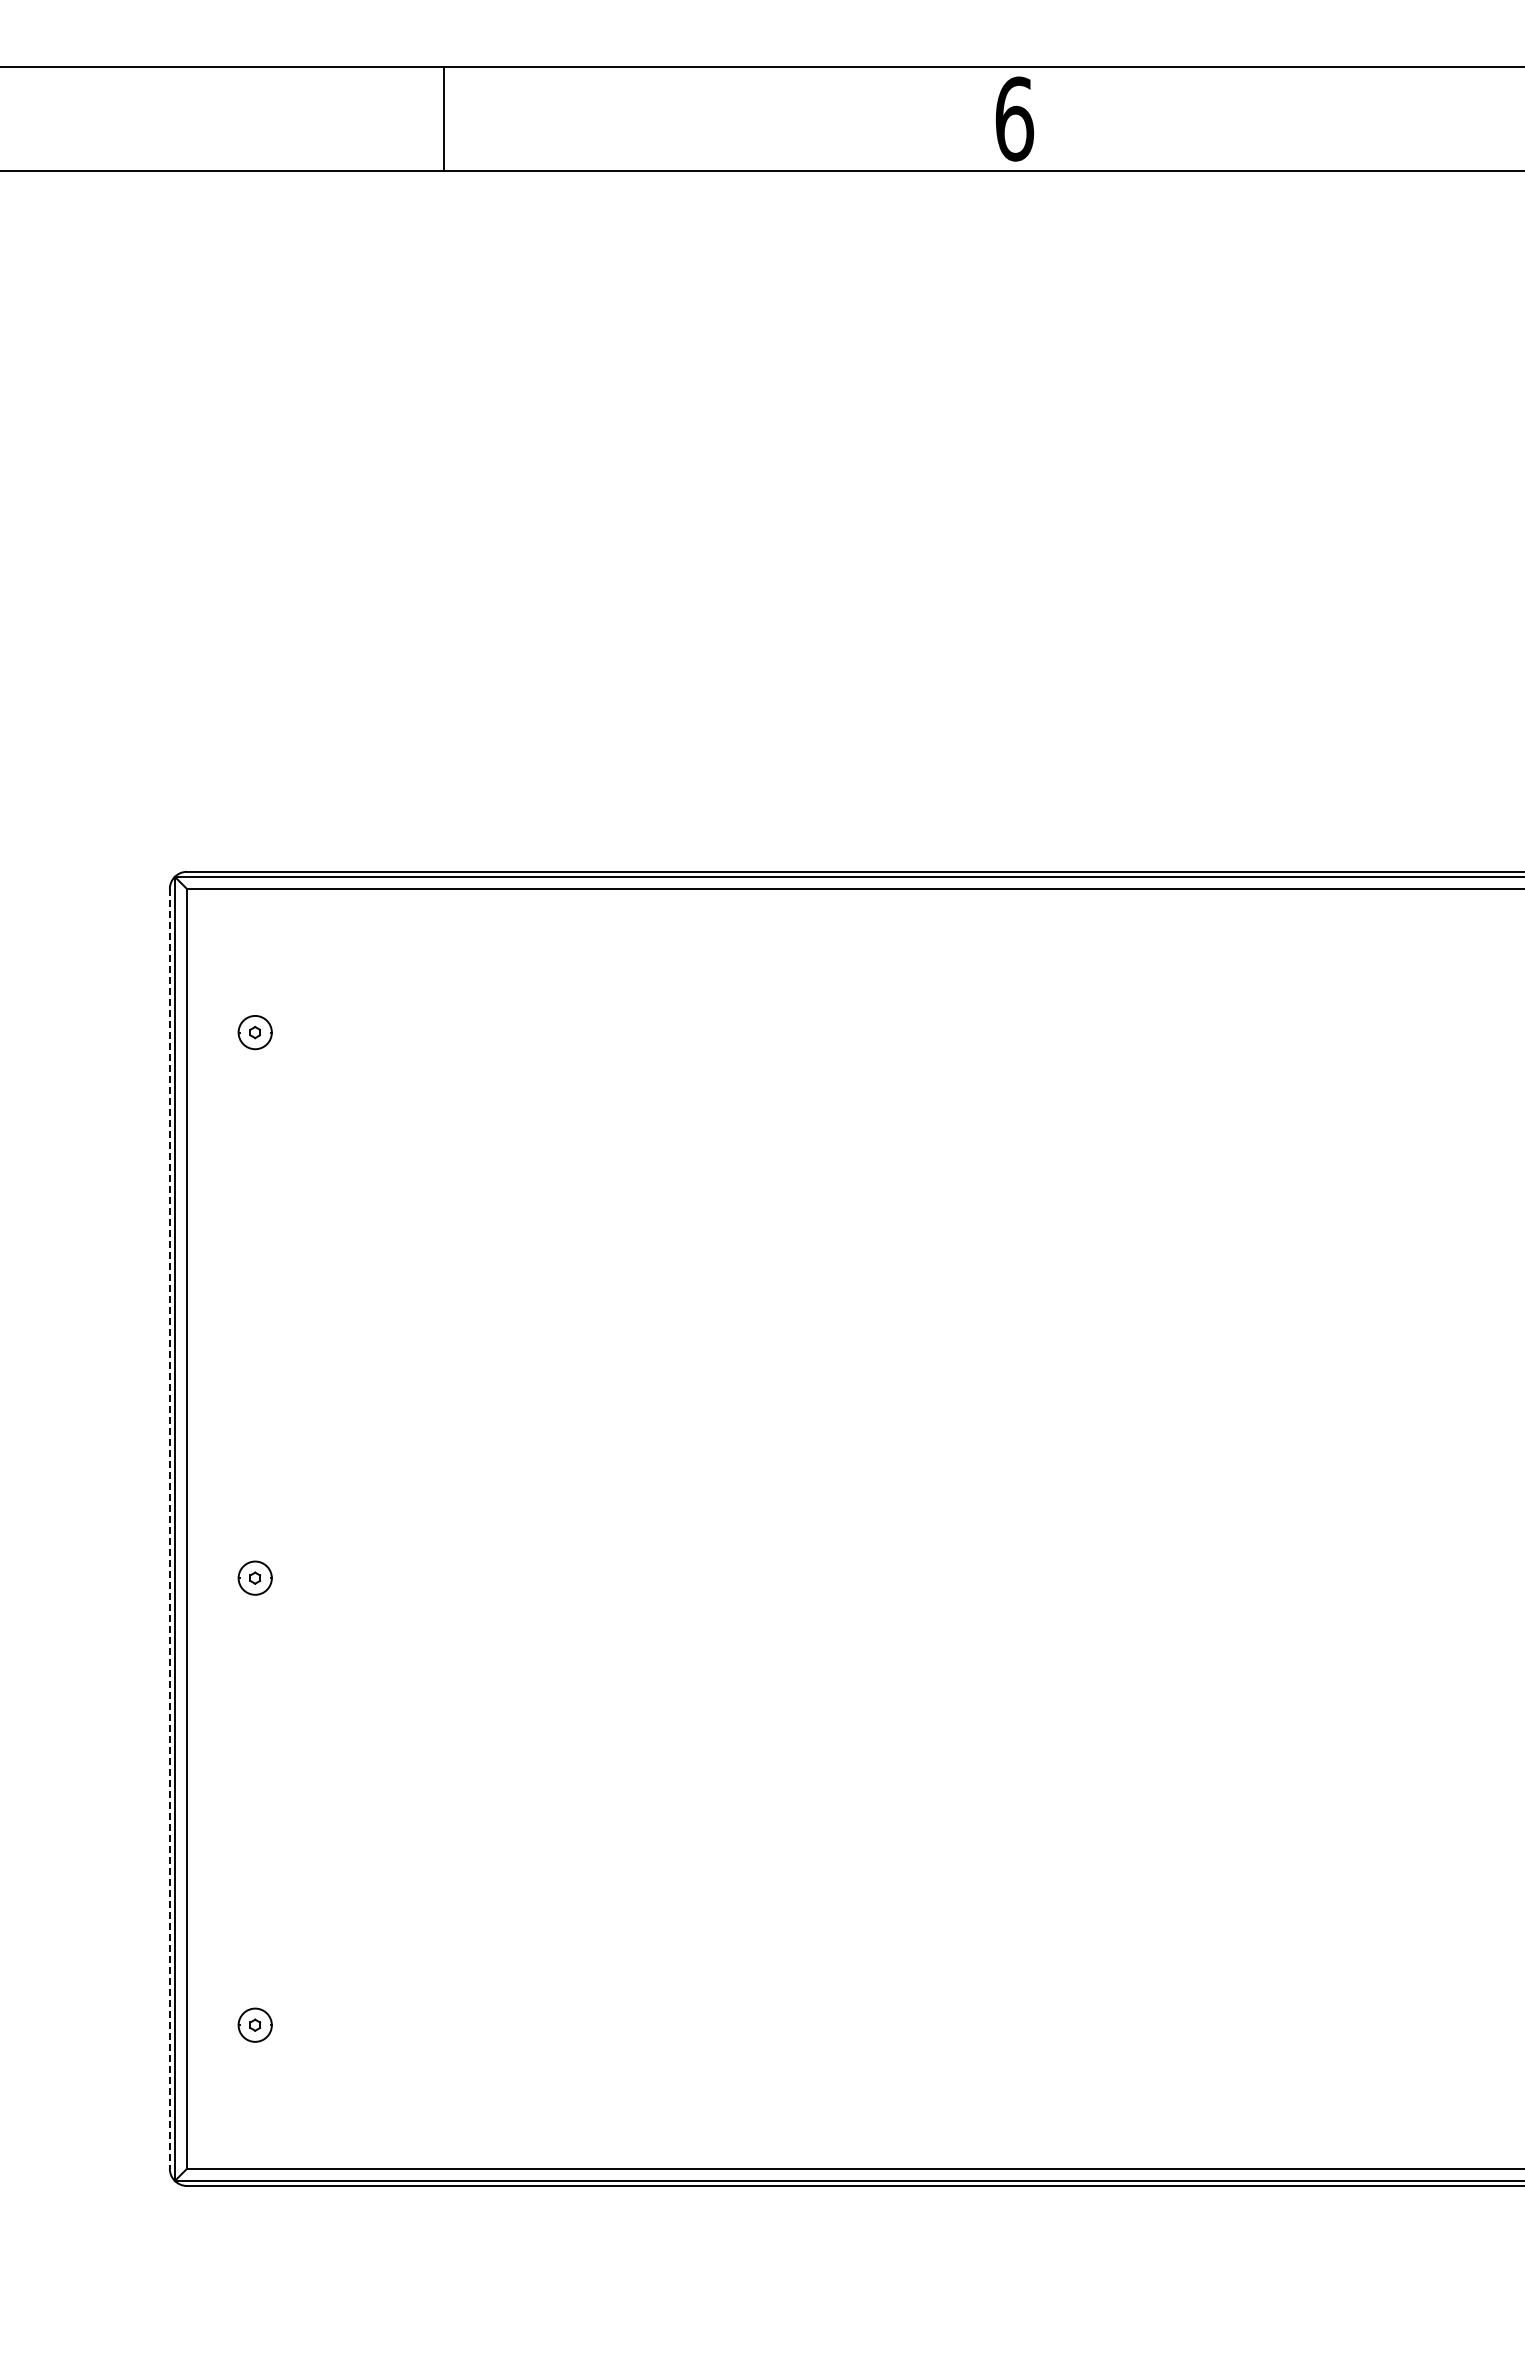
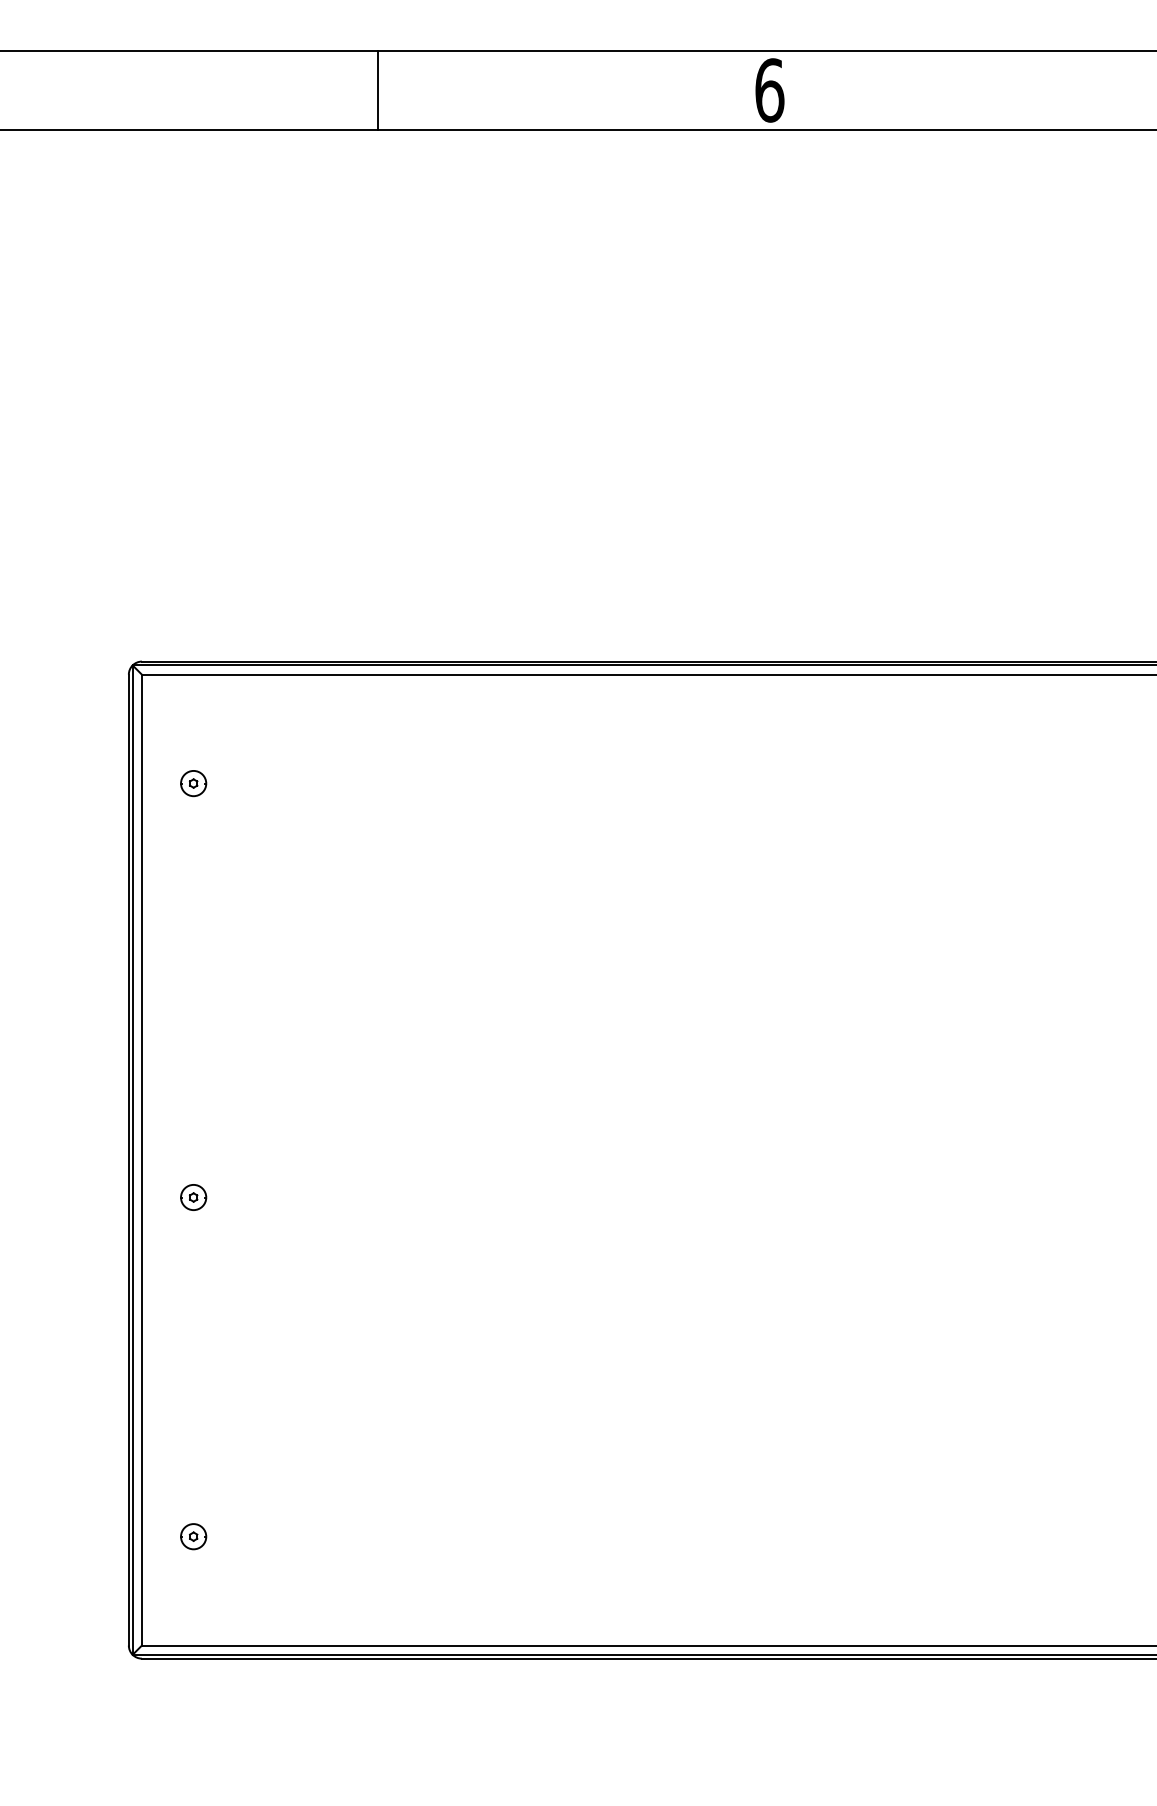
line: (444, 118) -> (378, 90), moved
line: (169, 1528) -> (128, 1159), dashed -> solid

